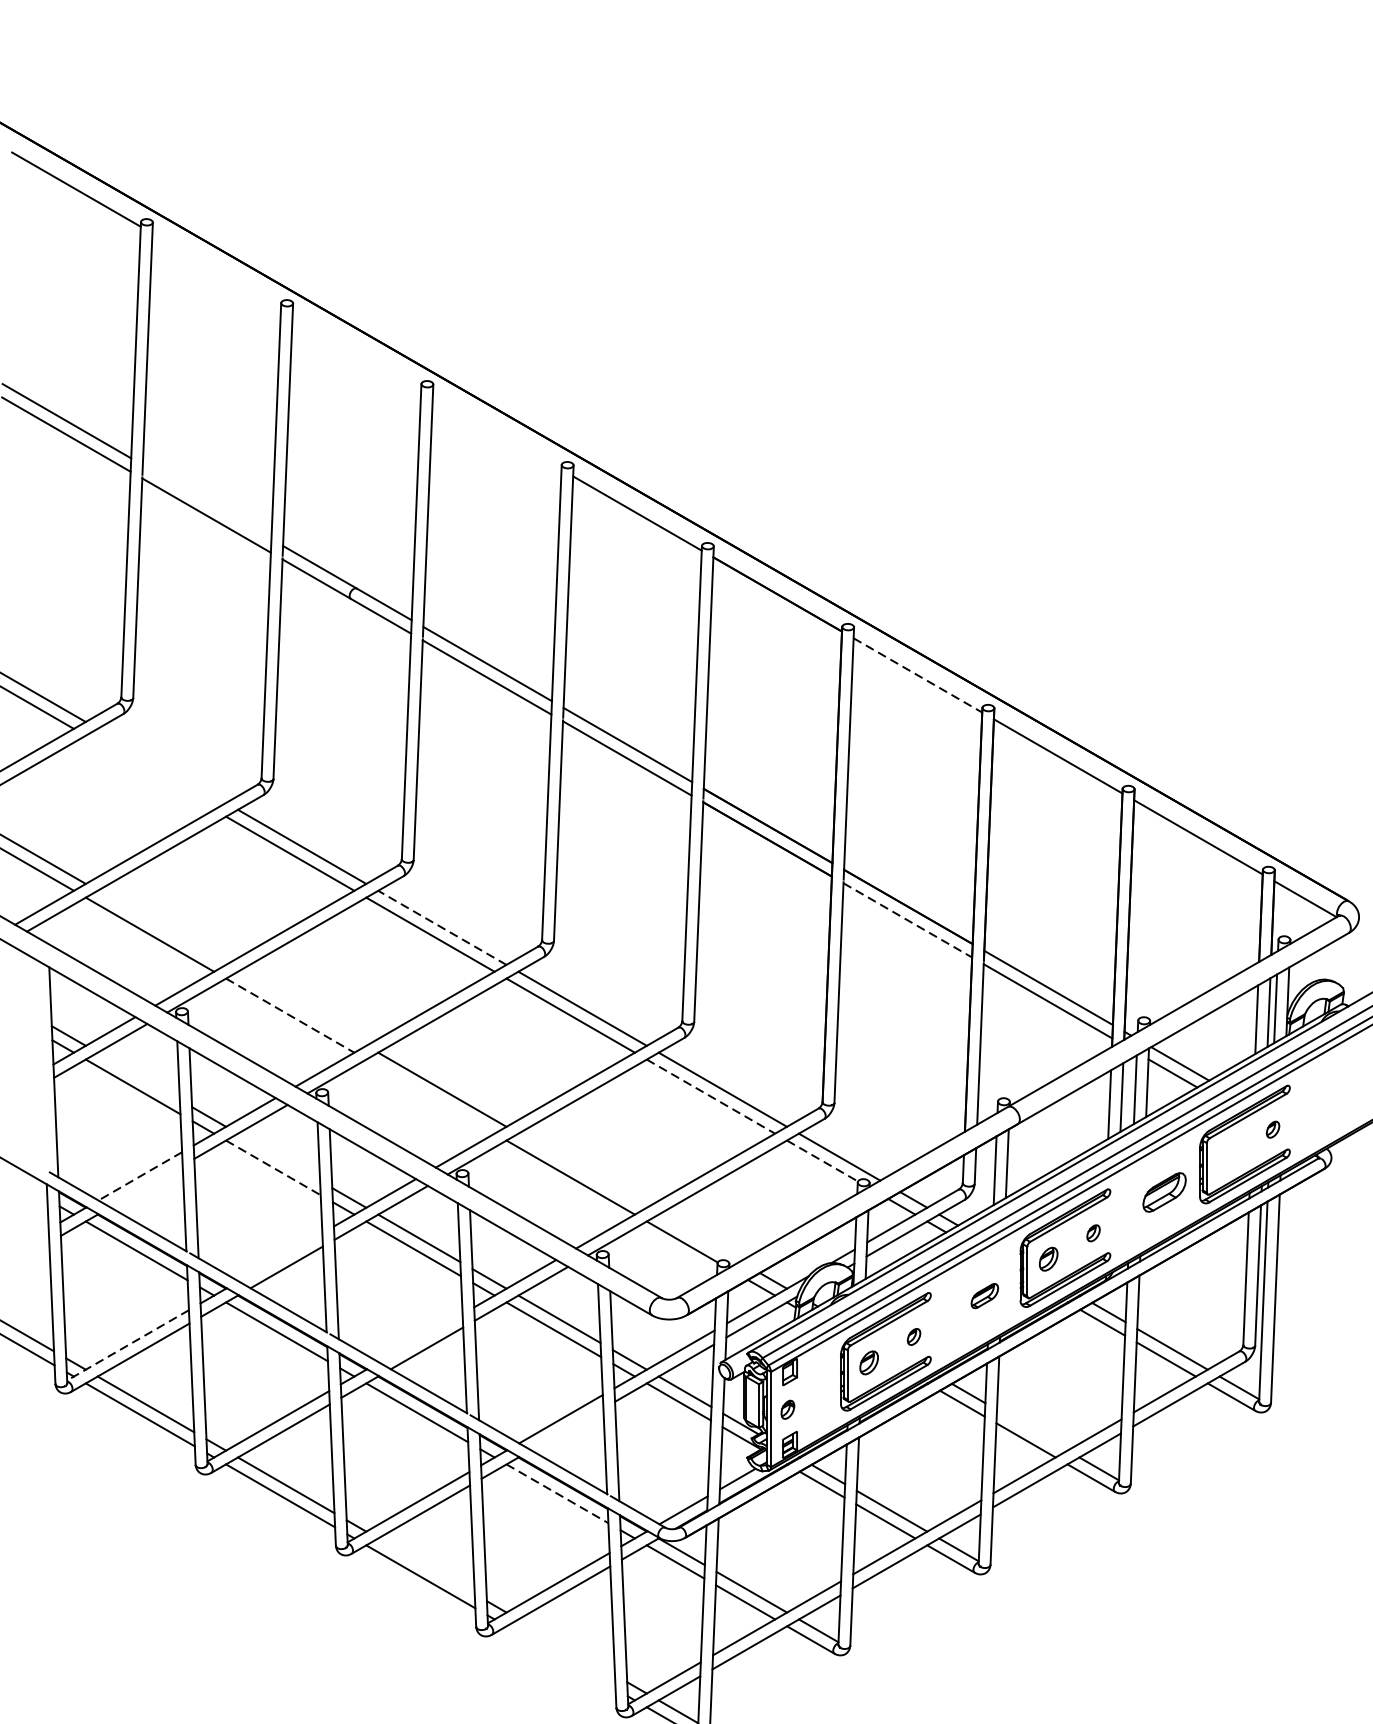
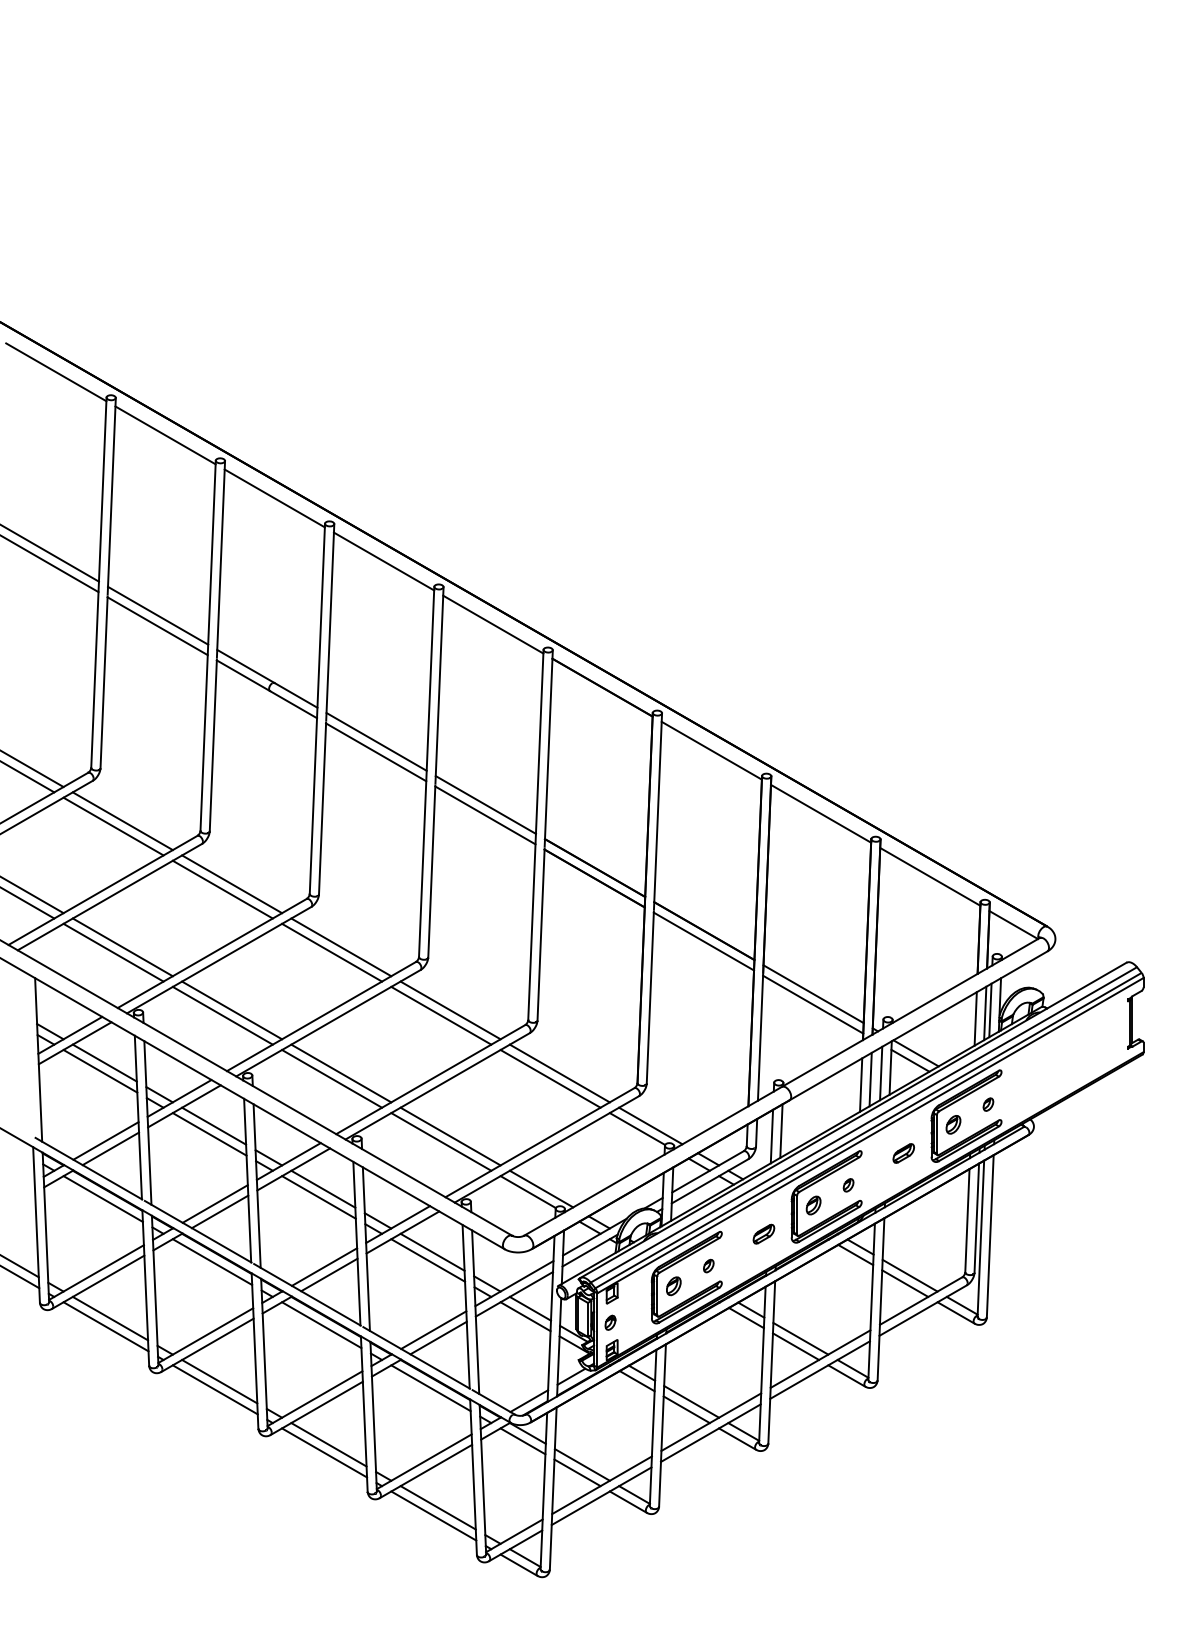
line: (216, 270) -> (165, 435), added
line: (356, 351) -> (274, 498), added
line: (496, 432) -> (383, 561), added
line: (207, 501) -> (158, 615), added
line: (917, 675) -> (711, 750), dashed -> solid
line: (161, 766) -> (122, 821), added
line: (149, 772) -> (113, 826), added
line: (907, 920) -> (703, 941), dashed -> solid
line: (161, 928) -> (122, 947), added
line: (442, 928) -> (341, 947), dashed -> solid
line: (302, 1008) -> (232, 1010), added
line: (289, 1015) -> (222, 1015), dashed -> solid
line: (138, 1075) -> (104, 1062), added
line: (431, 1096) -> (332, 1078), added
line: (710, 1096) -> (550, 1078), dashed -> solid
part: (1228, 1155) -> (953, 1124), added
line: (279, 1156) -> (214, 1125), added
line: (822, 1161) -> (637, 1129), dashed -> solid
line: (273, 1168) -> (209, 1134), dashed -> solid
line: (582, 1170) -> (450, 1136), added
line: (140, 1175) -> (106, 1140), dashed -> solid
line: (146, 1186) -> (110, 1148), added
part: (1164, 1192) -> (903, 1153), size x0.62
line: (699, 1237) -> (541, 1188), added
line: (279, 1256) -> (214, 1203), added
line: (420, 1337) -> (324, 1266), added
line: (128, 1345) -> (96, 1272), dashed -> solid
line: (567, 1428) -> (438, 1337), added
line: (1031, 1429) -> (800, 1338), added
line: (556, 1494) -> (430, 1388), dashed -> solid
line: (425, 1566) -> (328, 1444), added
line: (565, 1646) -> (437, 1507), added
line: (560, 1657) -> (433, 1515), added

